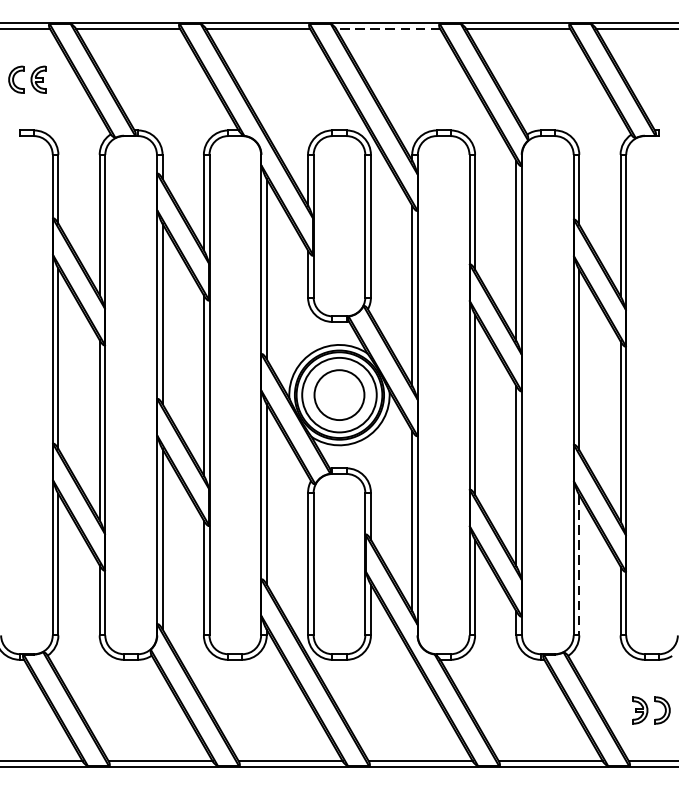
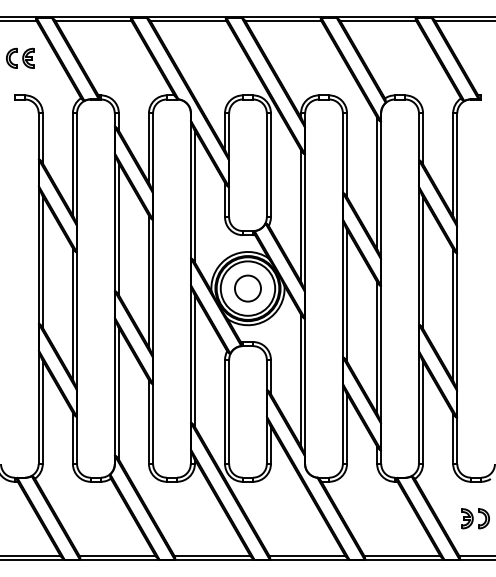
line: (388, 29) -> (283, 21), dashed -> solid
circle: (338, 395) -> (247, 288), size x0.71
line: (579, 566) -> (423, 413), dashed -> solid

